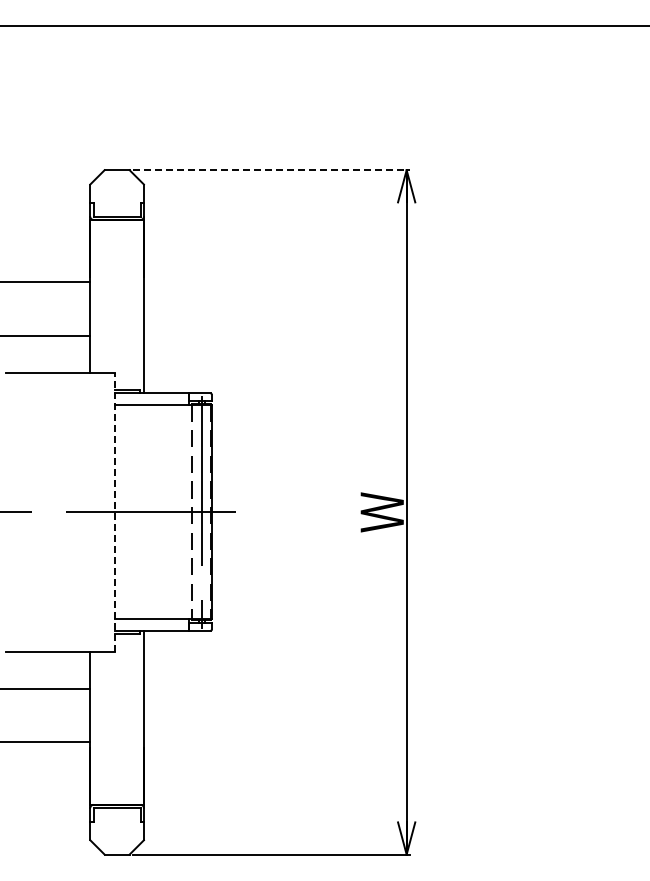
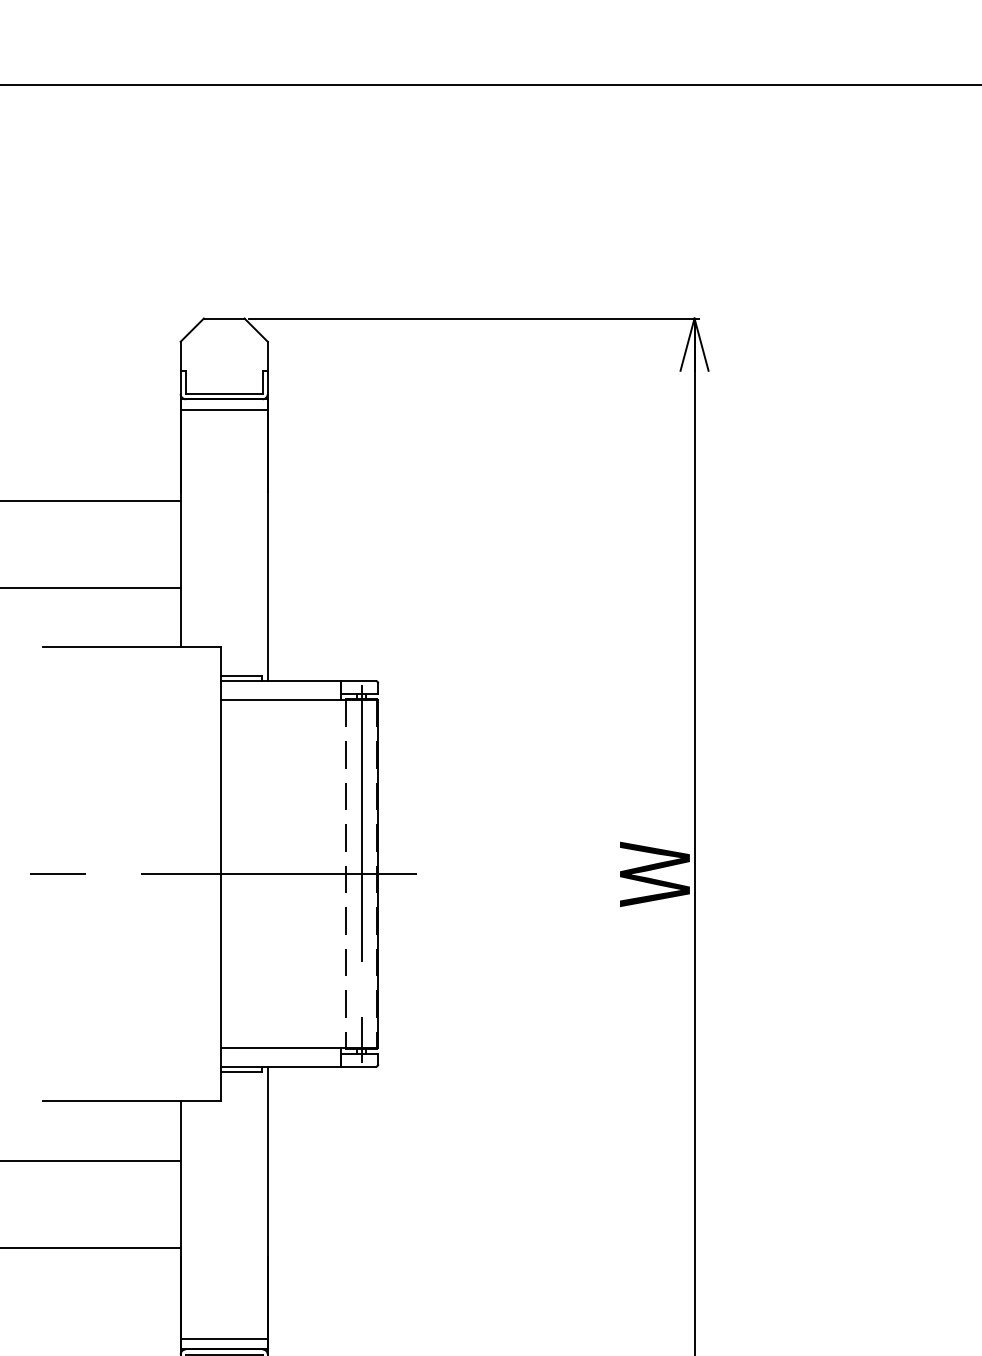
line: (271, 170) -> (474, 318), dashed -> solid
line: (116, 226) -> (223, 409), added
line: (114, 512) -> (219, 874), dashed -> solid
line: (116, 798) -> (223, 1339), added

